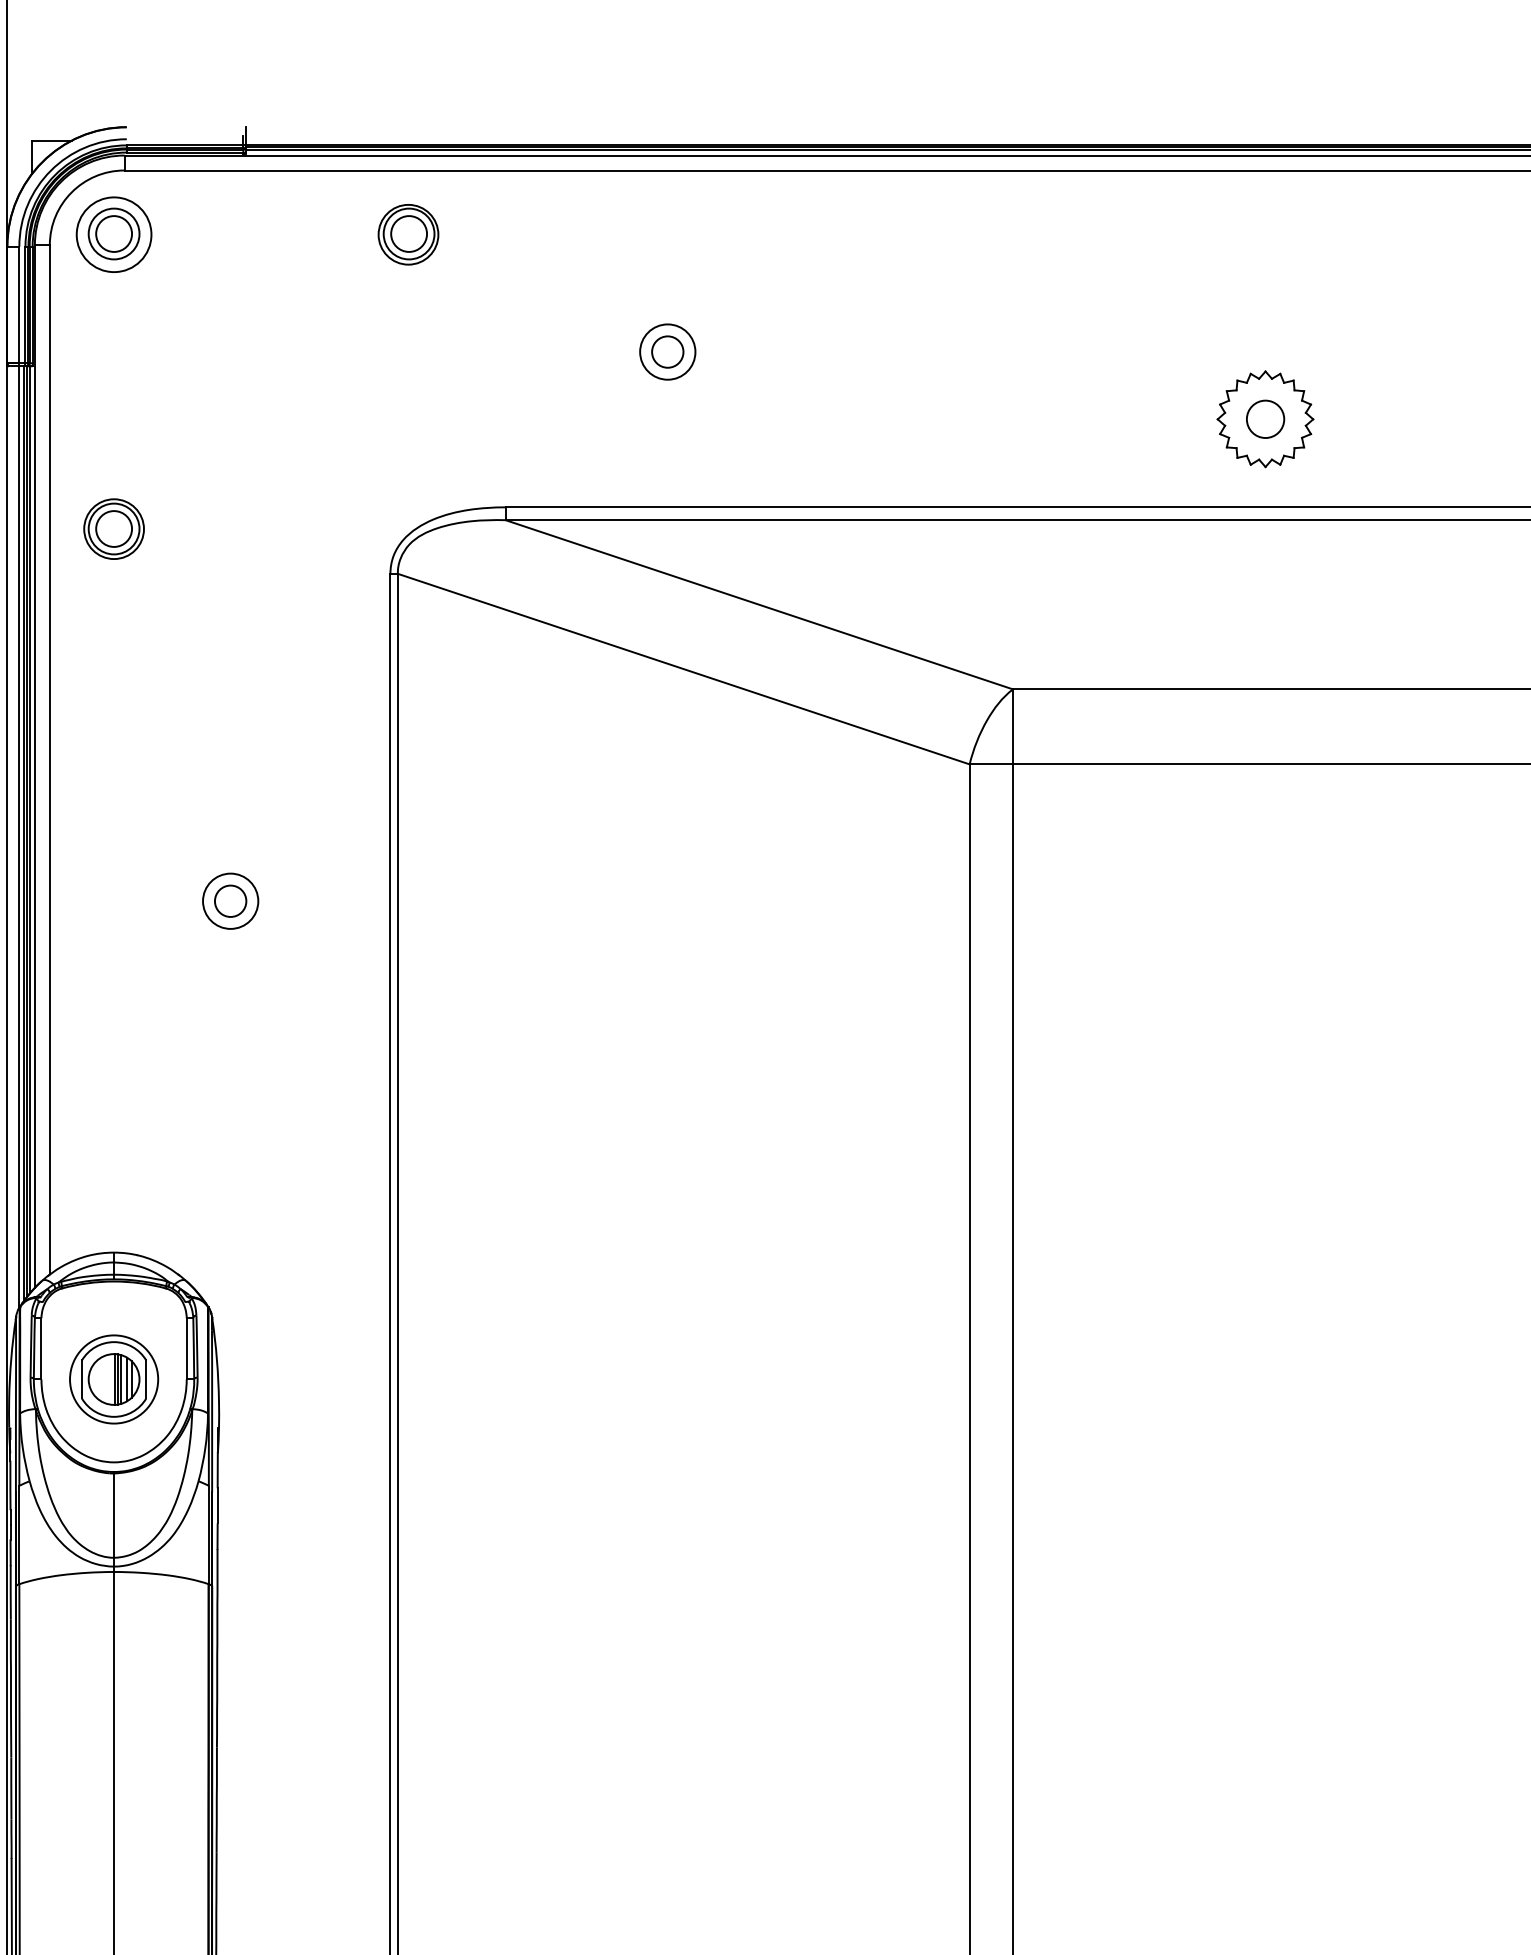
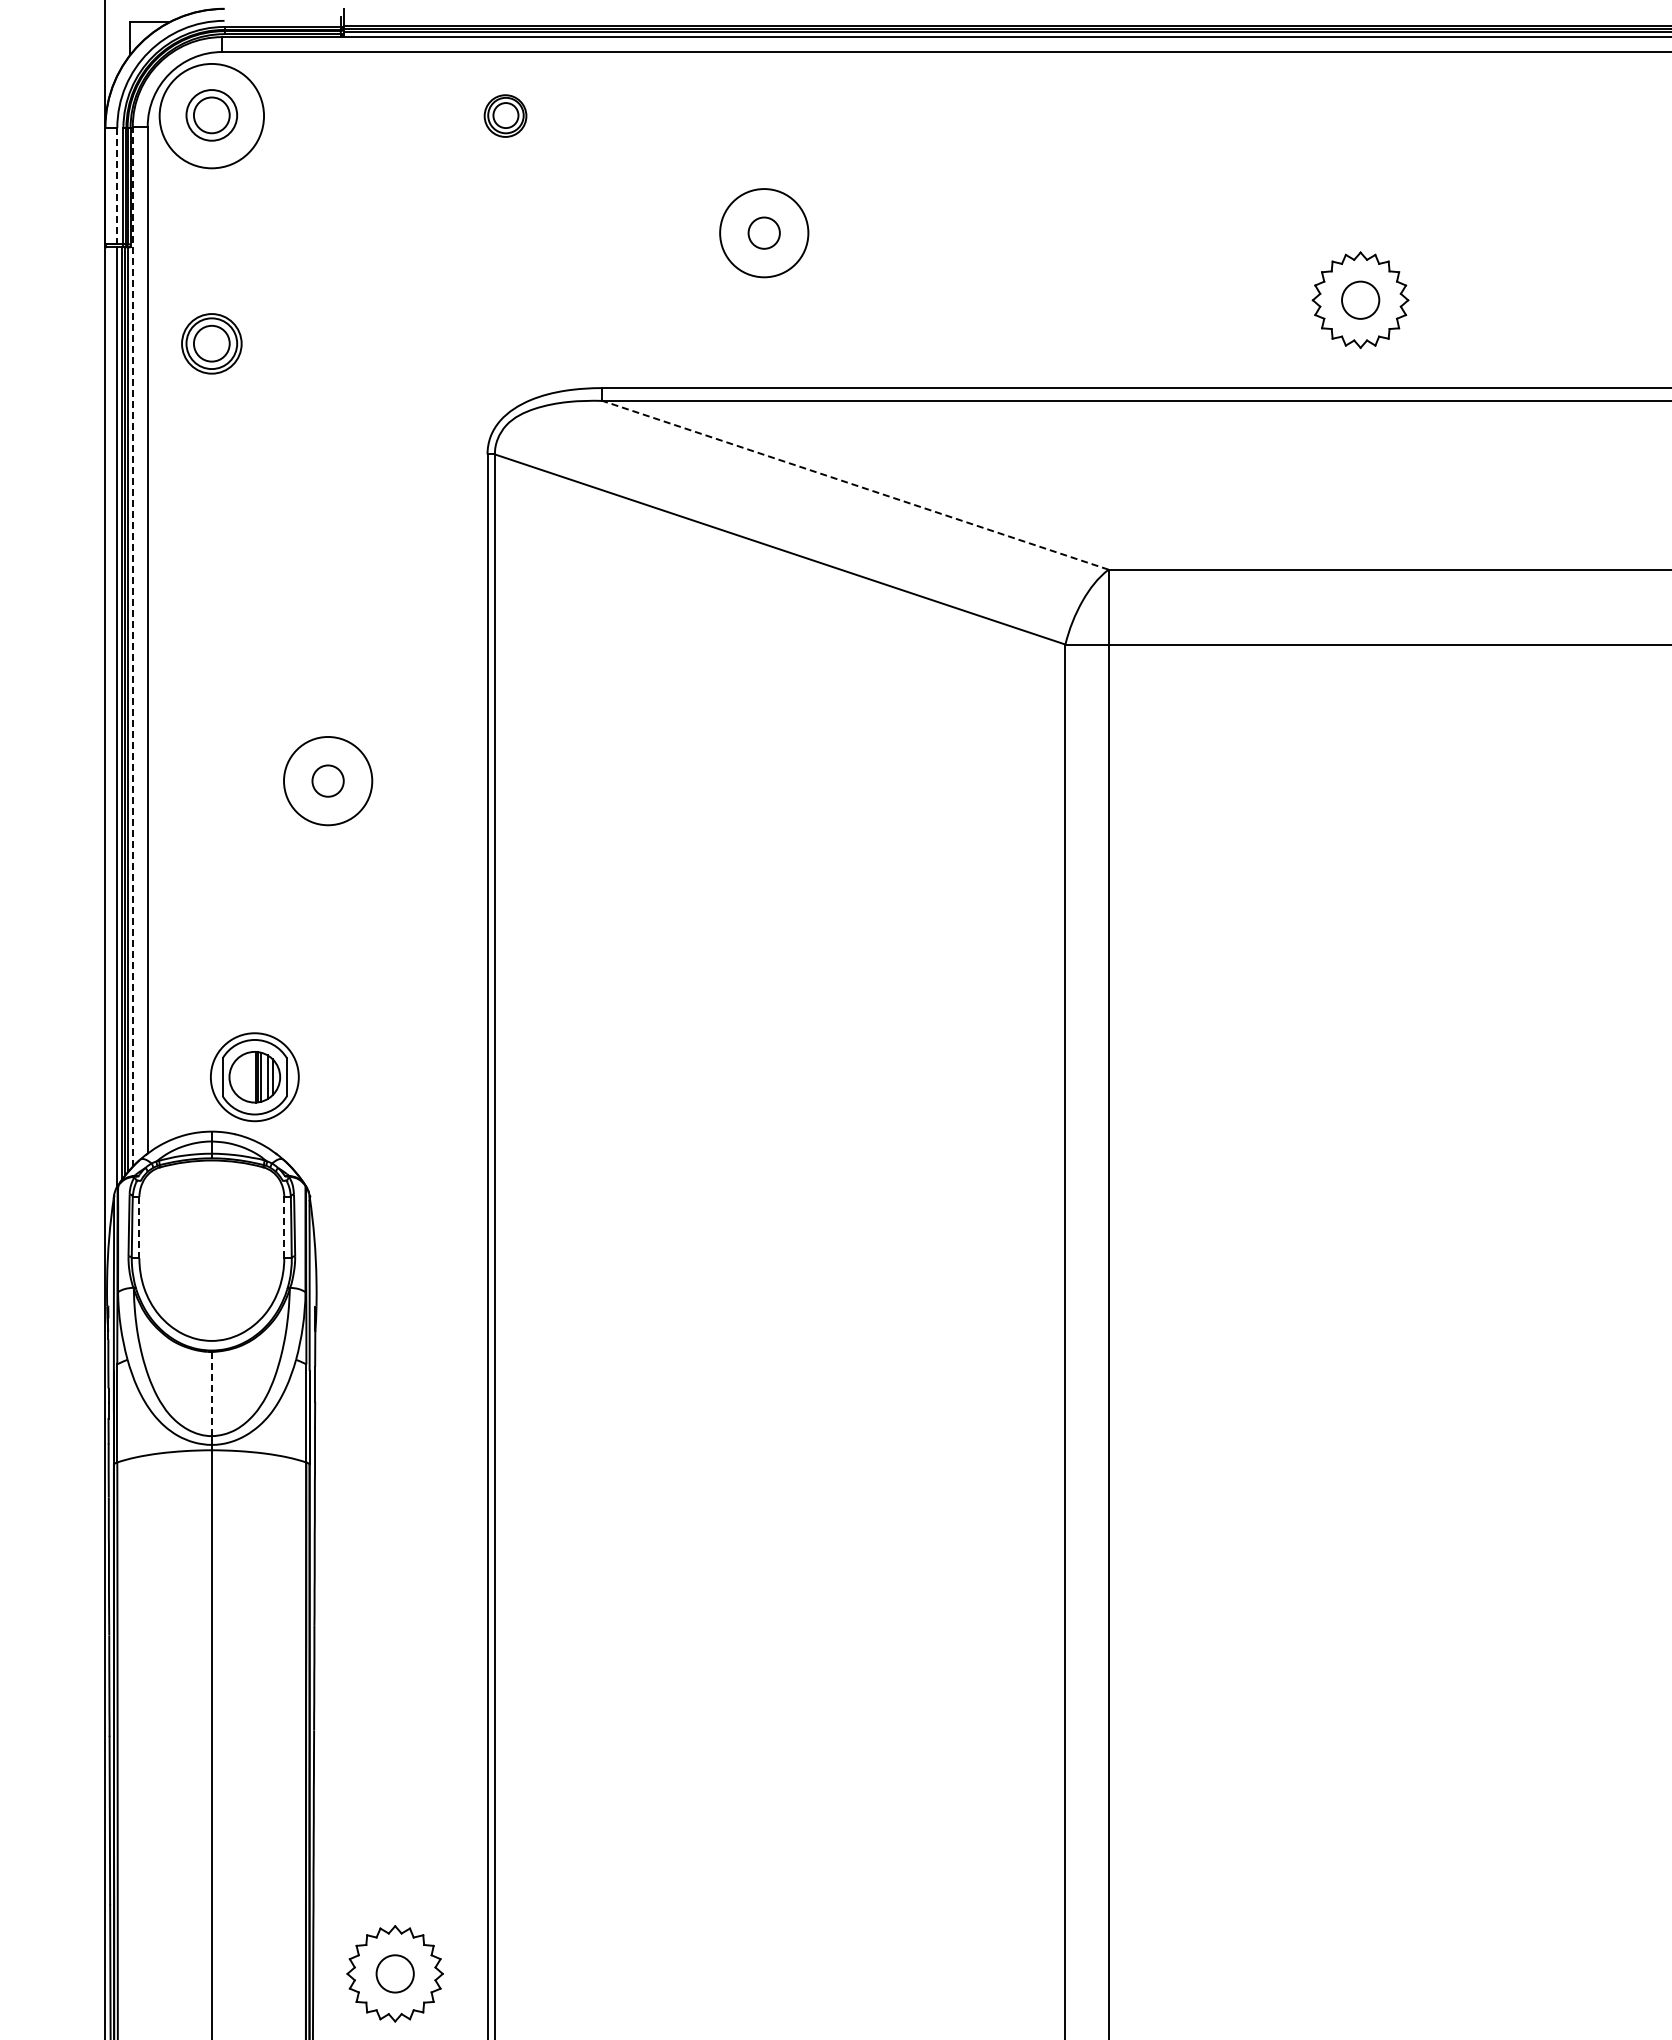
circle: (113, 234) -> (211, 115), size x1.4
part: (408, 234) -> (505, 115), size x0.7
line: (19, 306) -> (117, 187), solid -> dashed
circle: (667, 351) -> (763, 232), size x1.6
part: (113, 528) -> (211, 343), moved
line: (759, 604) -> (855, 485), solid -> dashed
line: (34, 766) -> (132, 646), solid -> dashed
circle: (230, 900) -> (327, 780), size x1.6
line: (41, 1348) -> (139, 1227), solid -> dashed
line: (186, 1348) -> (284, 1227), solid -> dashed
part: (113, 1379) -> (254, 1077), moved
line: (113, 1515) -> (211, 1393), solid -> dashed

